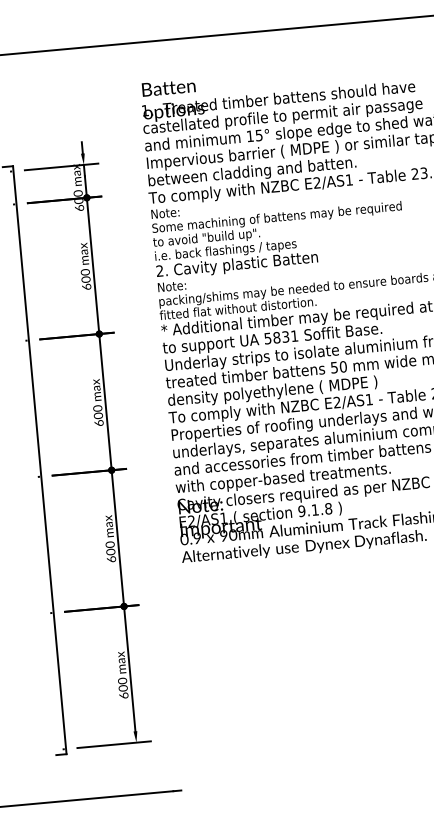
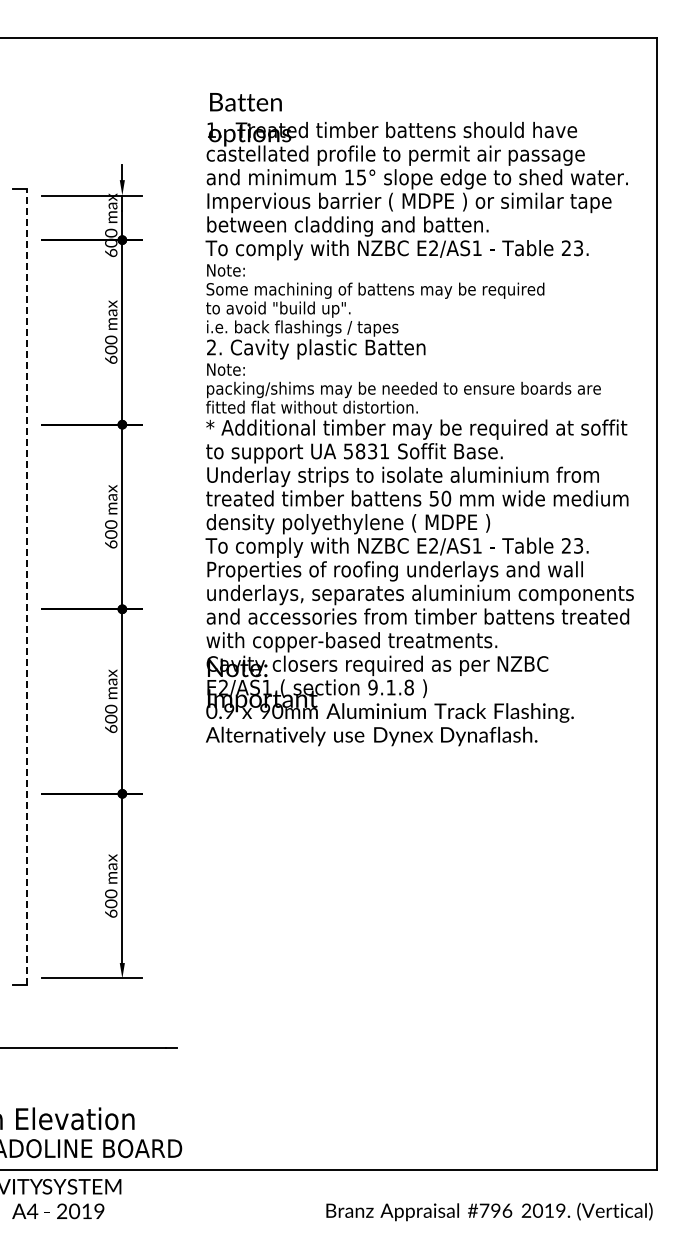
line: (39, 459) -> (26, 586), solid -> dashed

